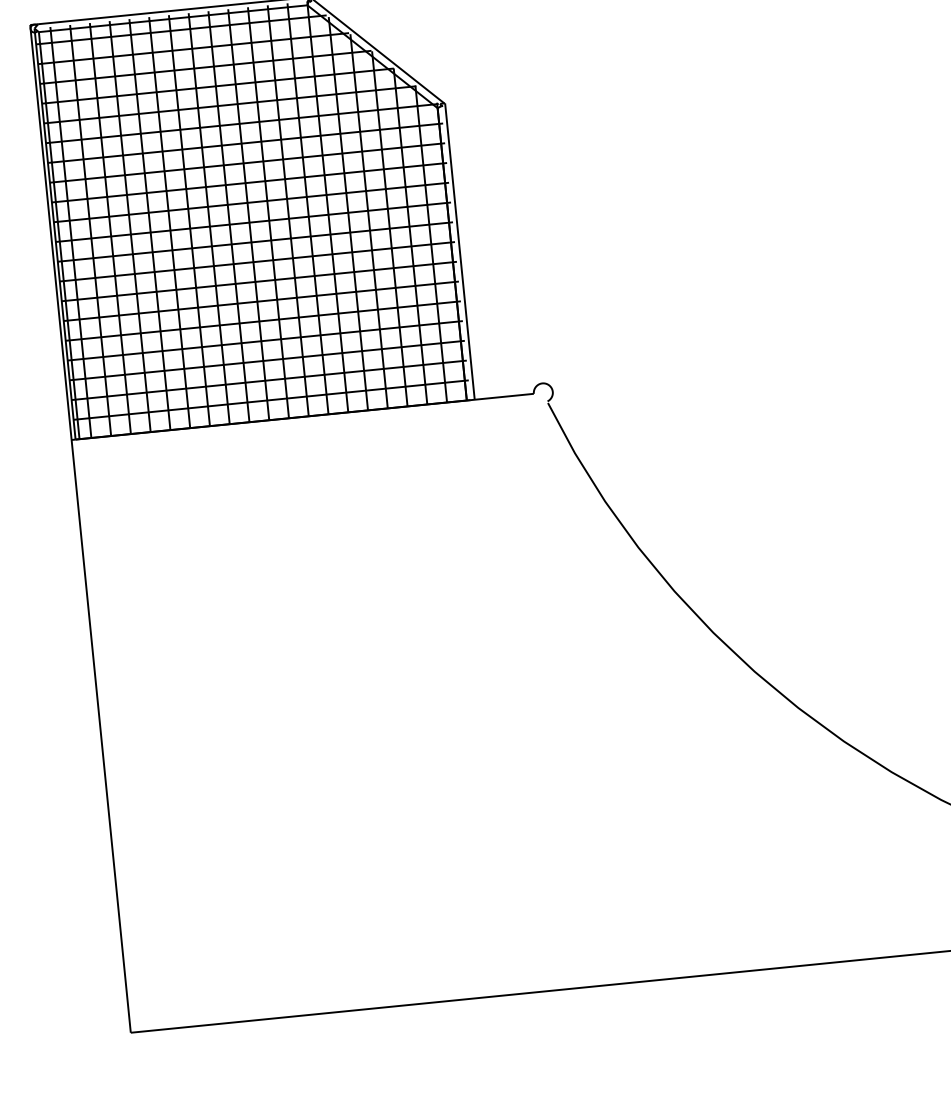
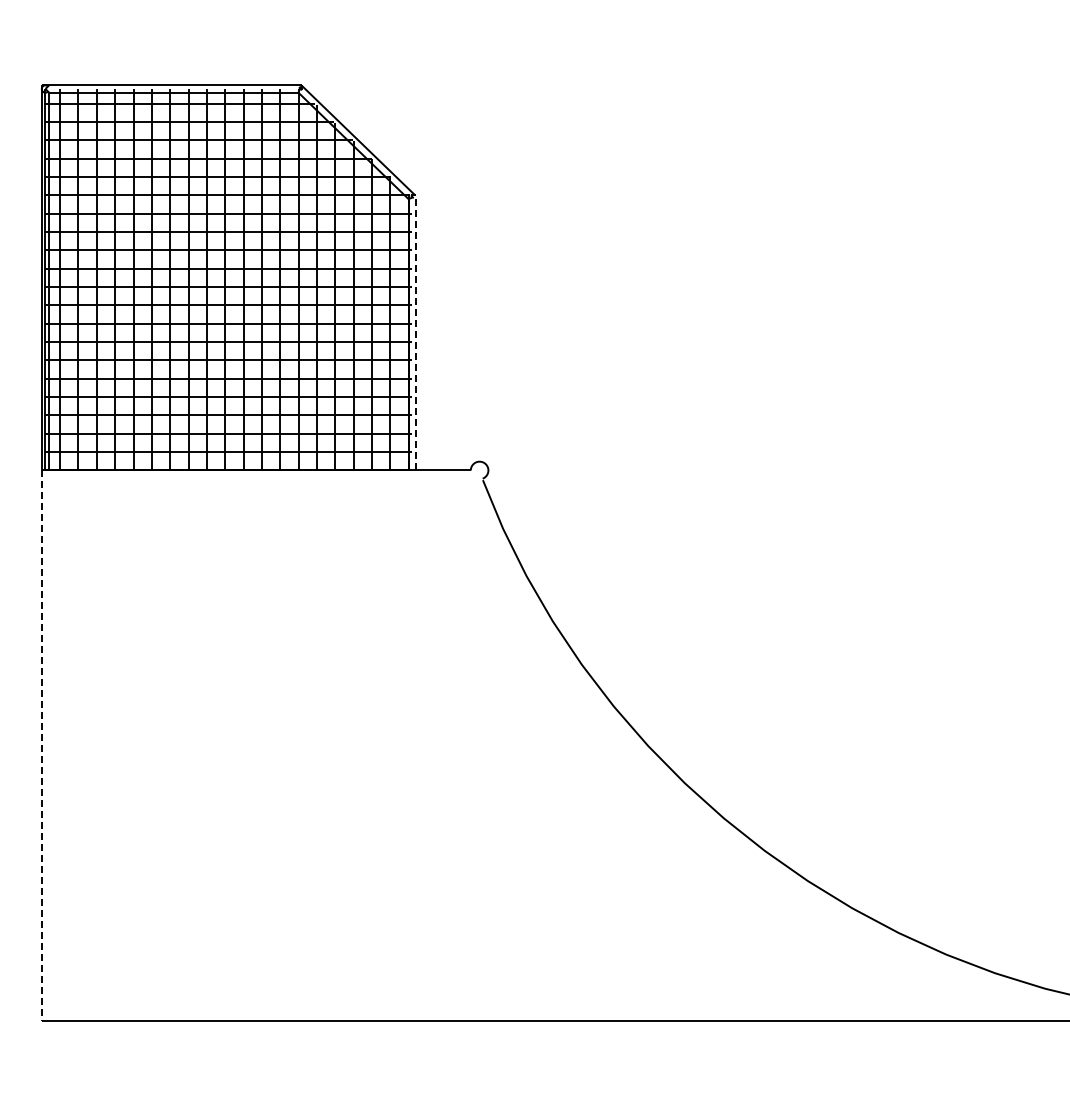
line: (459, 251) -> (415, 332), solid -> dashed
line: (100, 737) -> (41, 746), solid -> dashed

